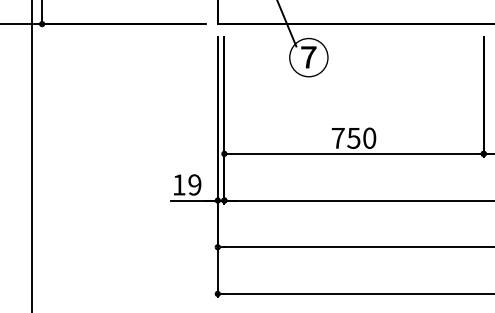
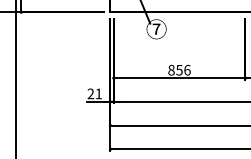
text: (353, 136) -> (179, 69), 750 -> 856
text: (186, 184) -> (94, 93), 19 -> 21

